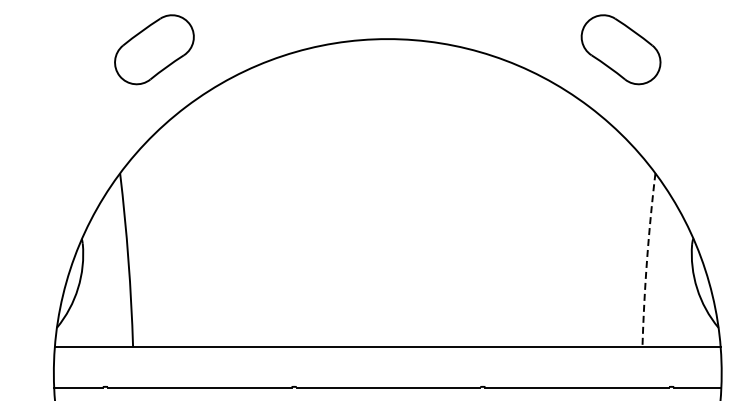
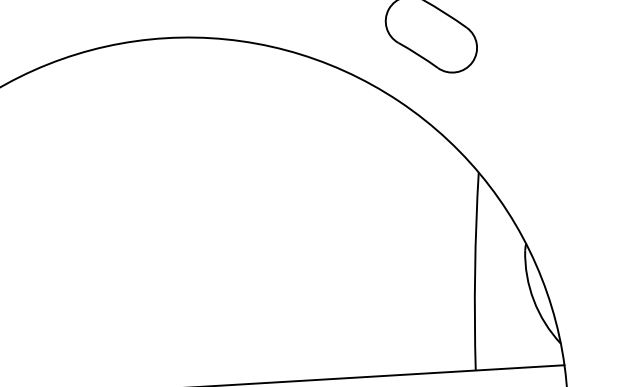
arc: (647, 260) -> (475, 271), dashed -> solid

